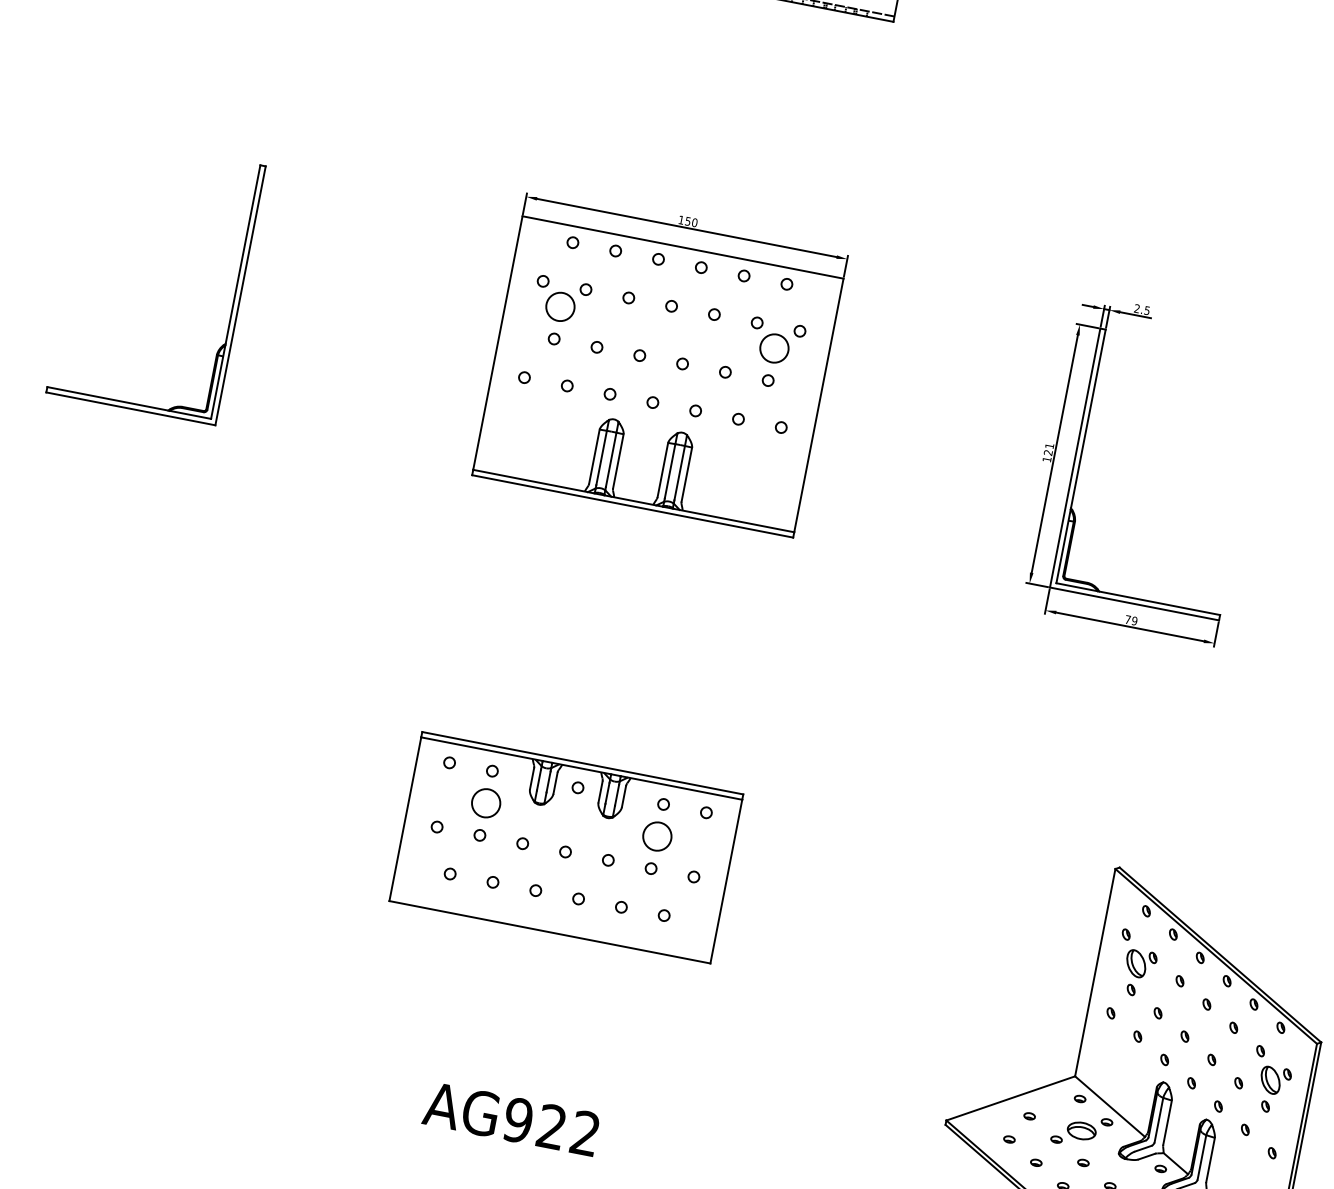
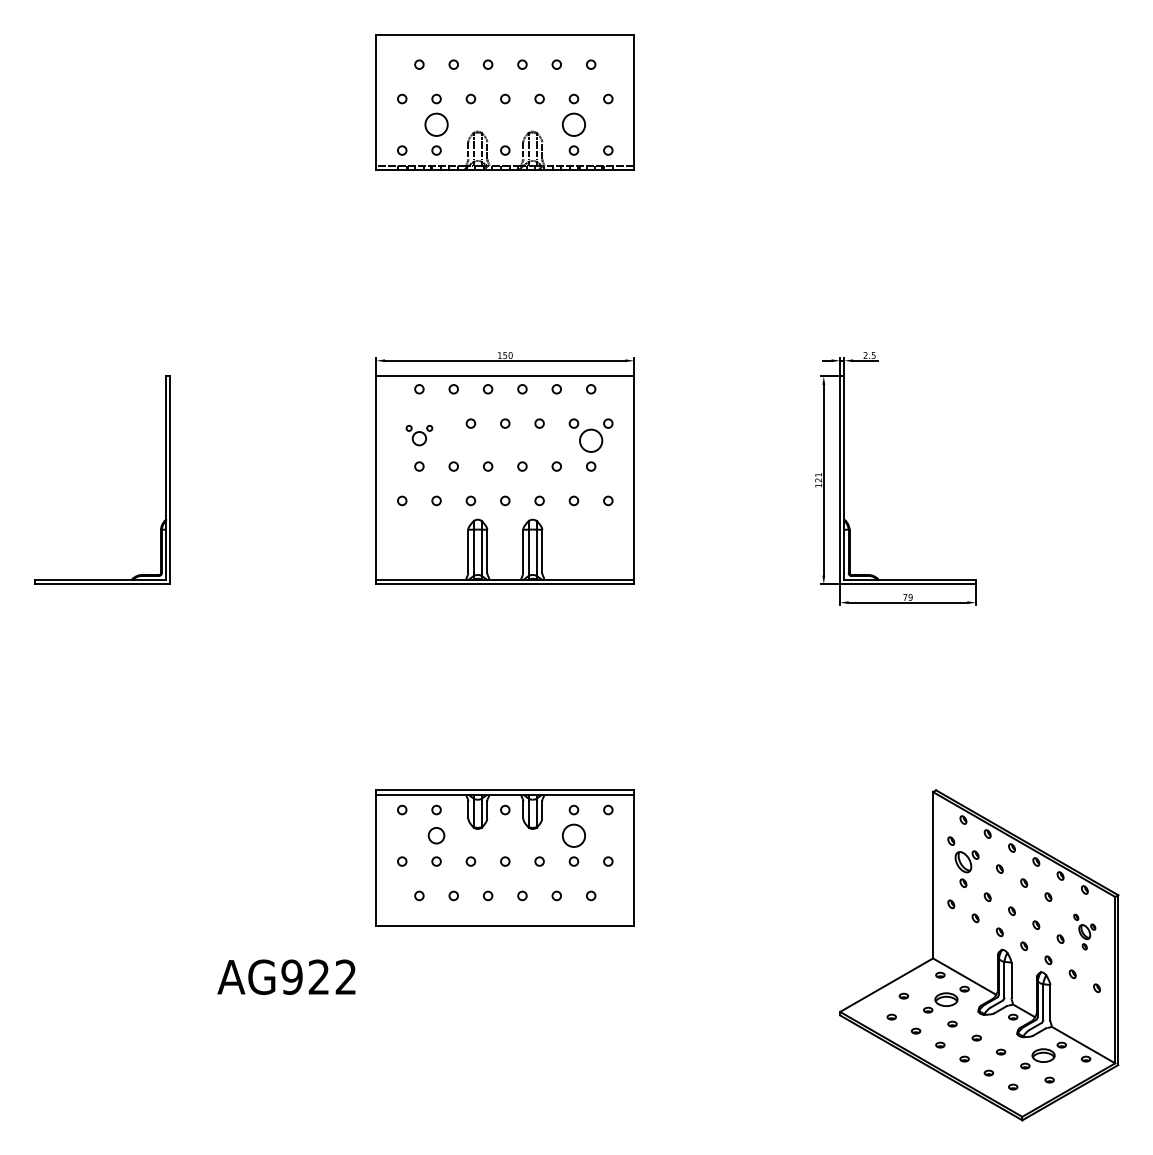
part: (561, 300) -> (419, 435), size x0.6
circle: (486, 802) -> (436, 835), size x0.7
part: (1270, 1079) -> (1084, 931), size x0.7
text: (511, 1118) -> (286, 976), moved

